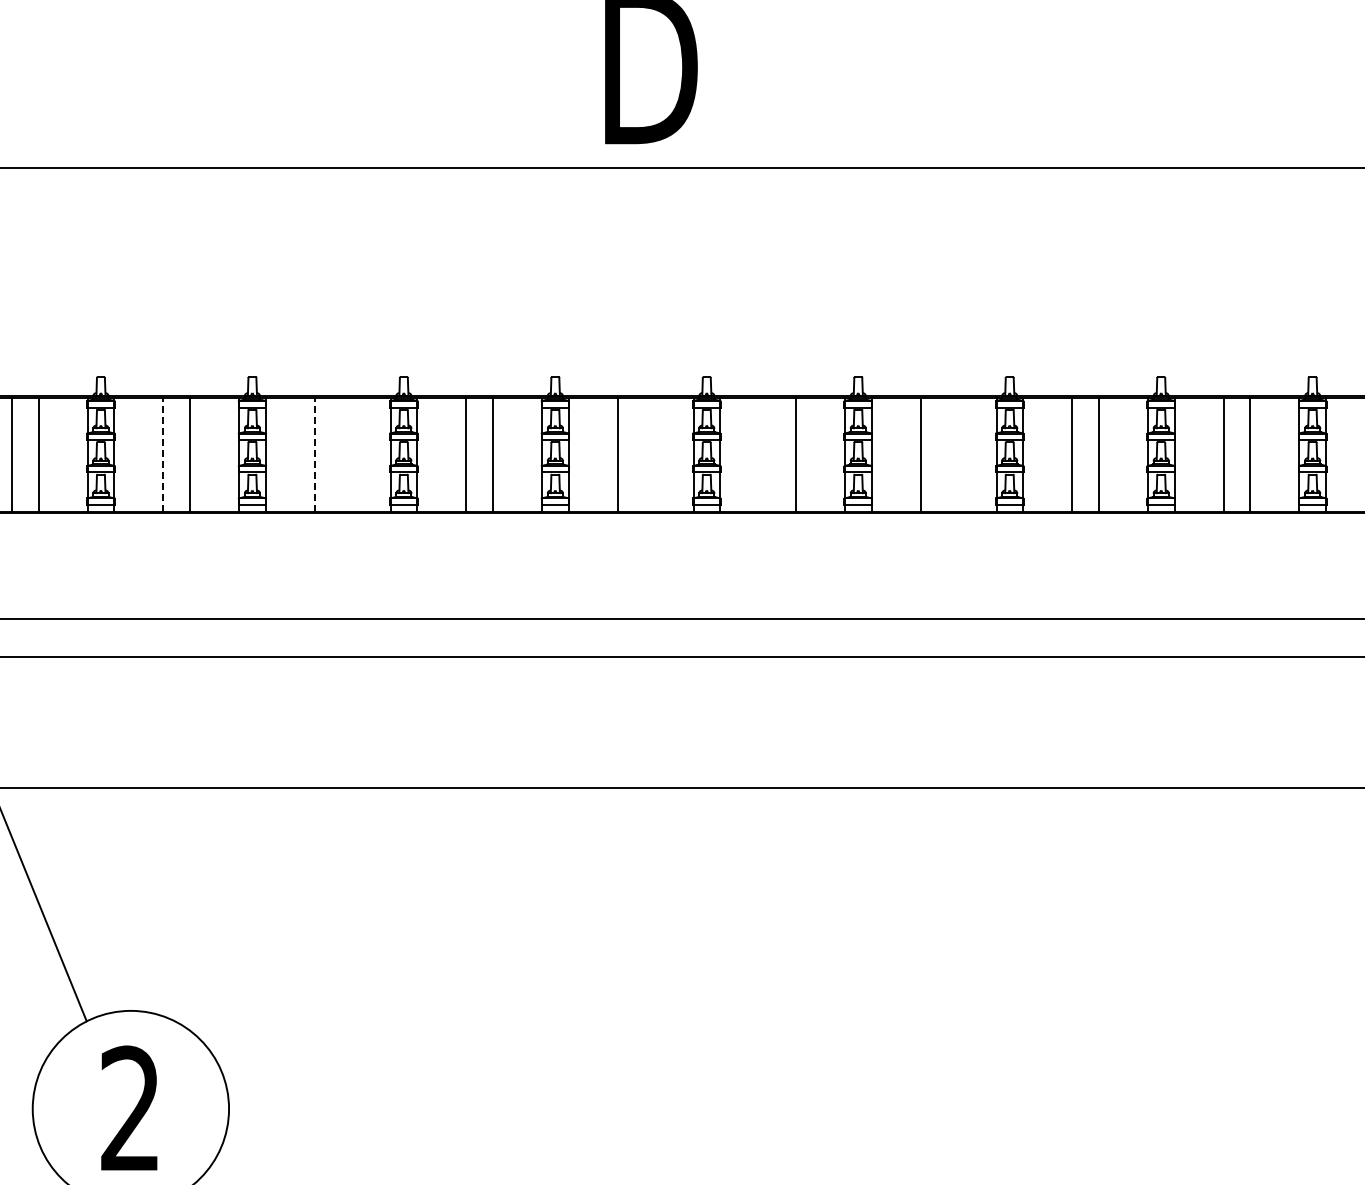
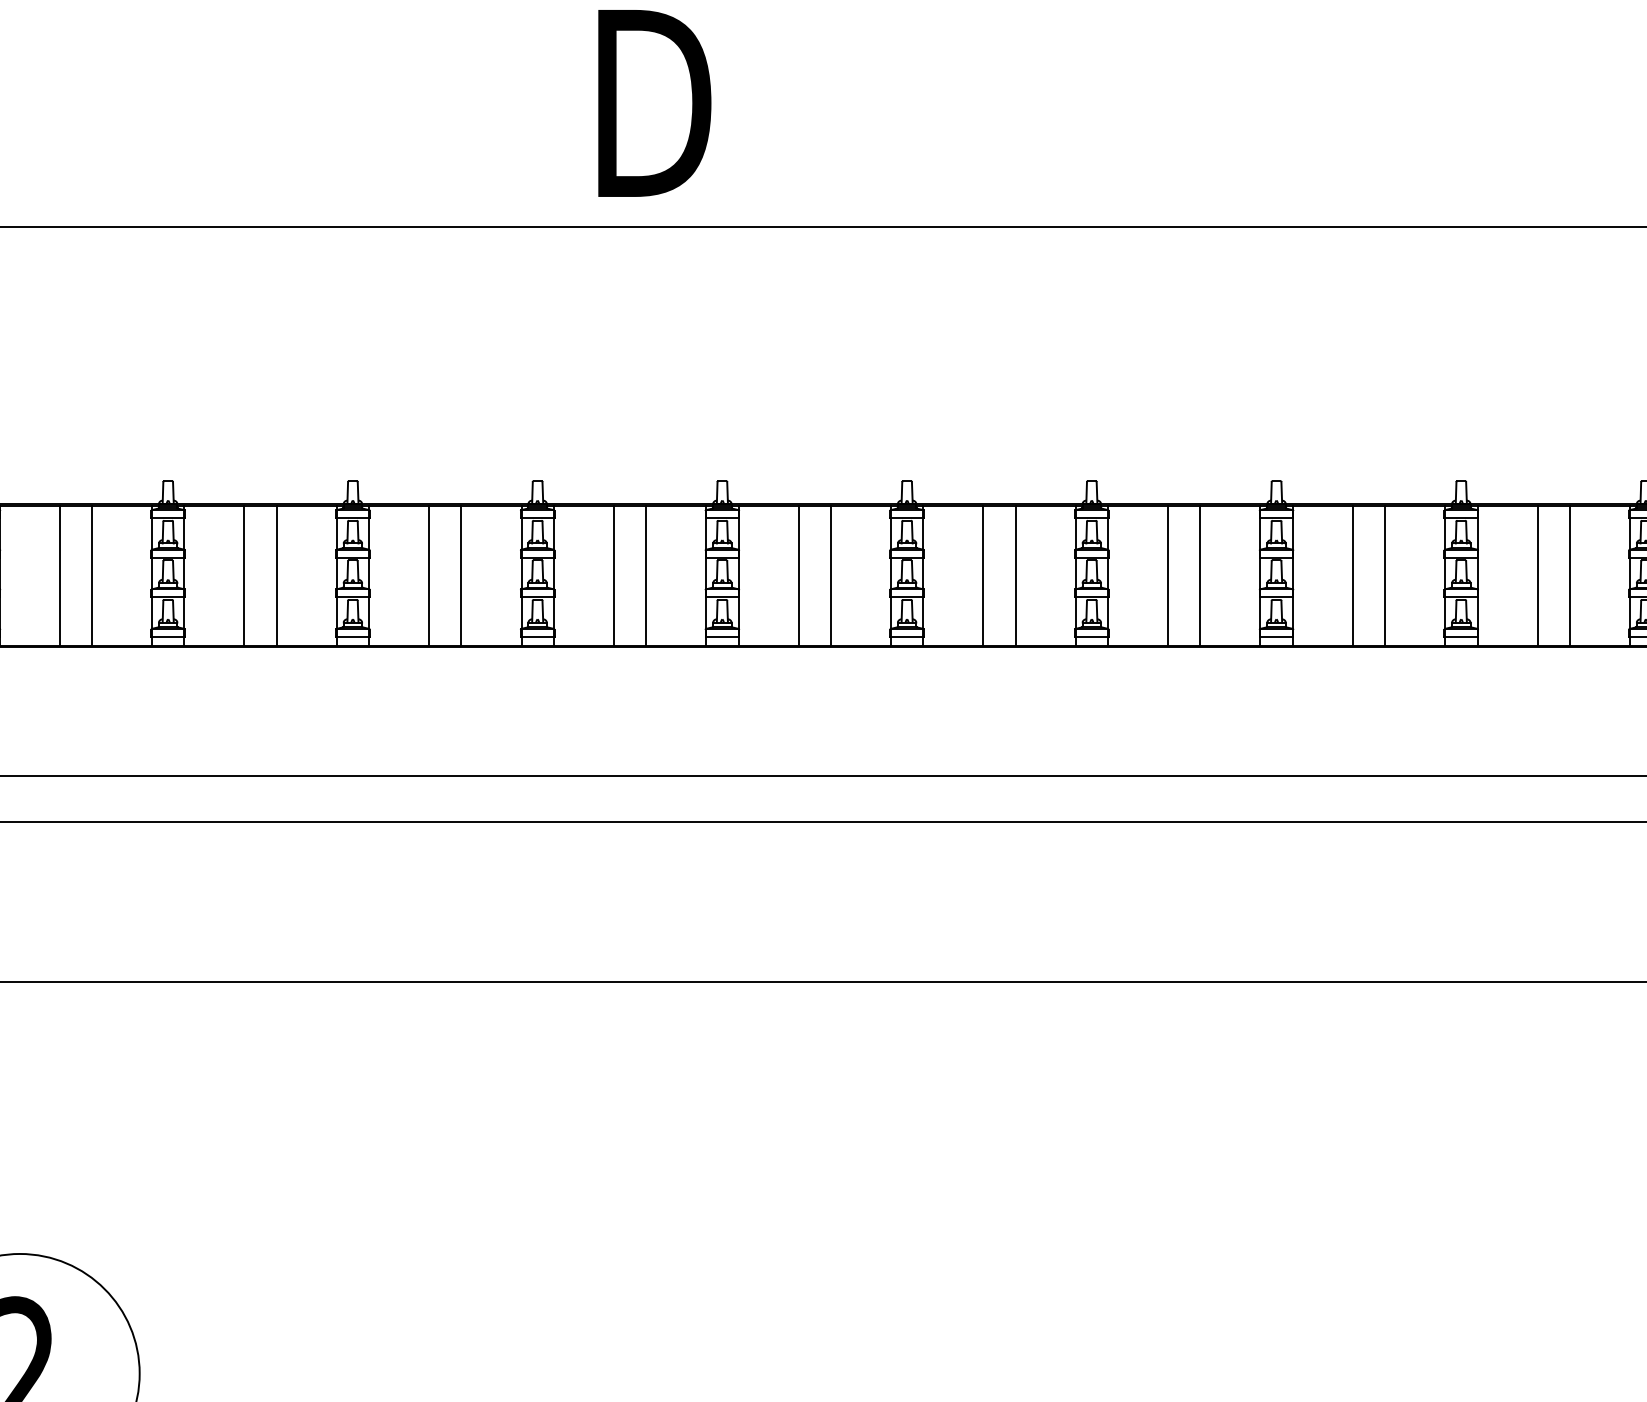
line: (163, 454) -> (59, 575), dashed -> solid
line: (314, 454) -> (243, 575), dashed -> solid
line: (341, 454) -> (276, 575), added
line: (644, 454) -> (646, 575), added
line: (769, 454) -> (798, 575), added
line: (947, 454) -> (1015, 575), added

